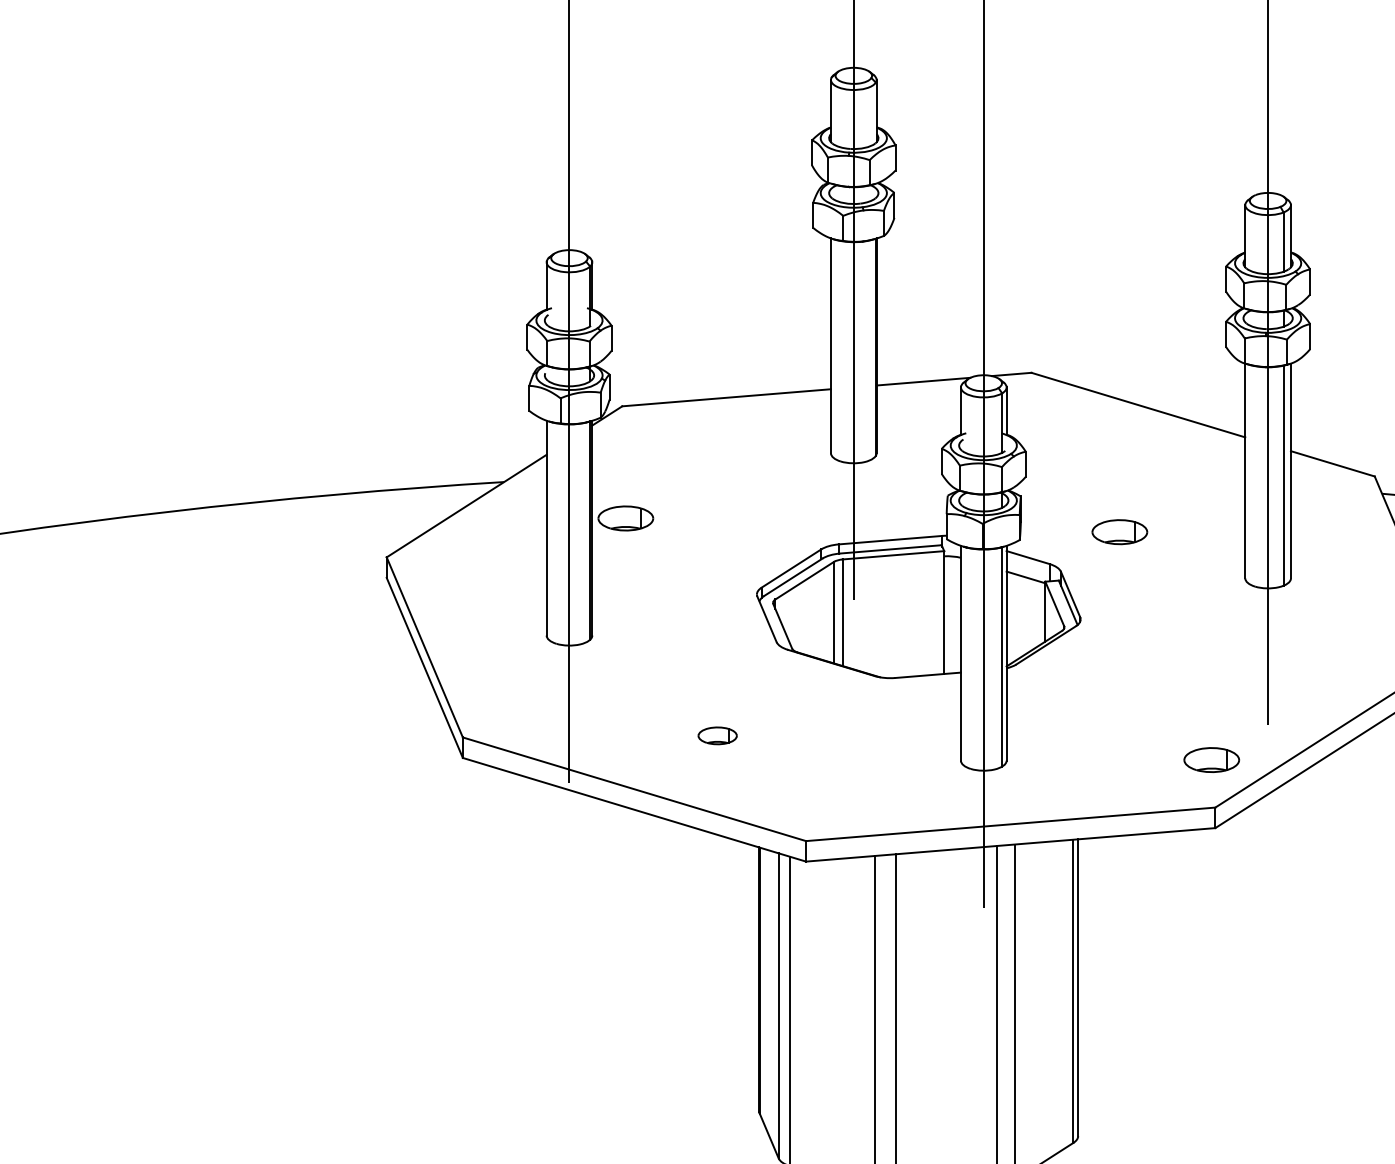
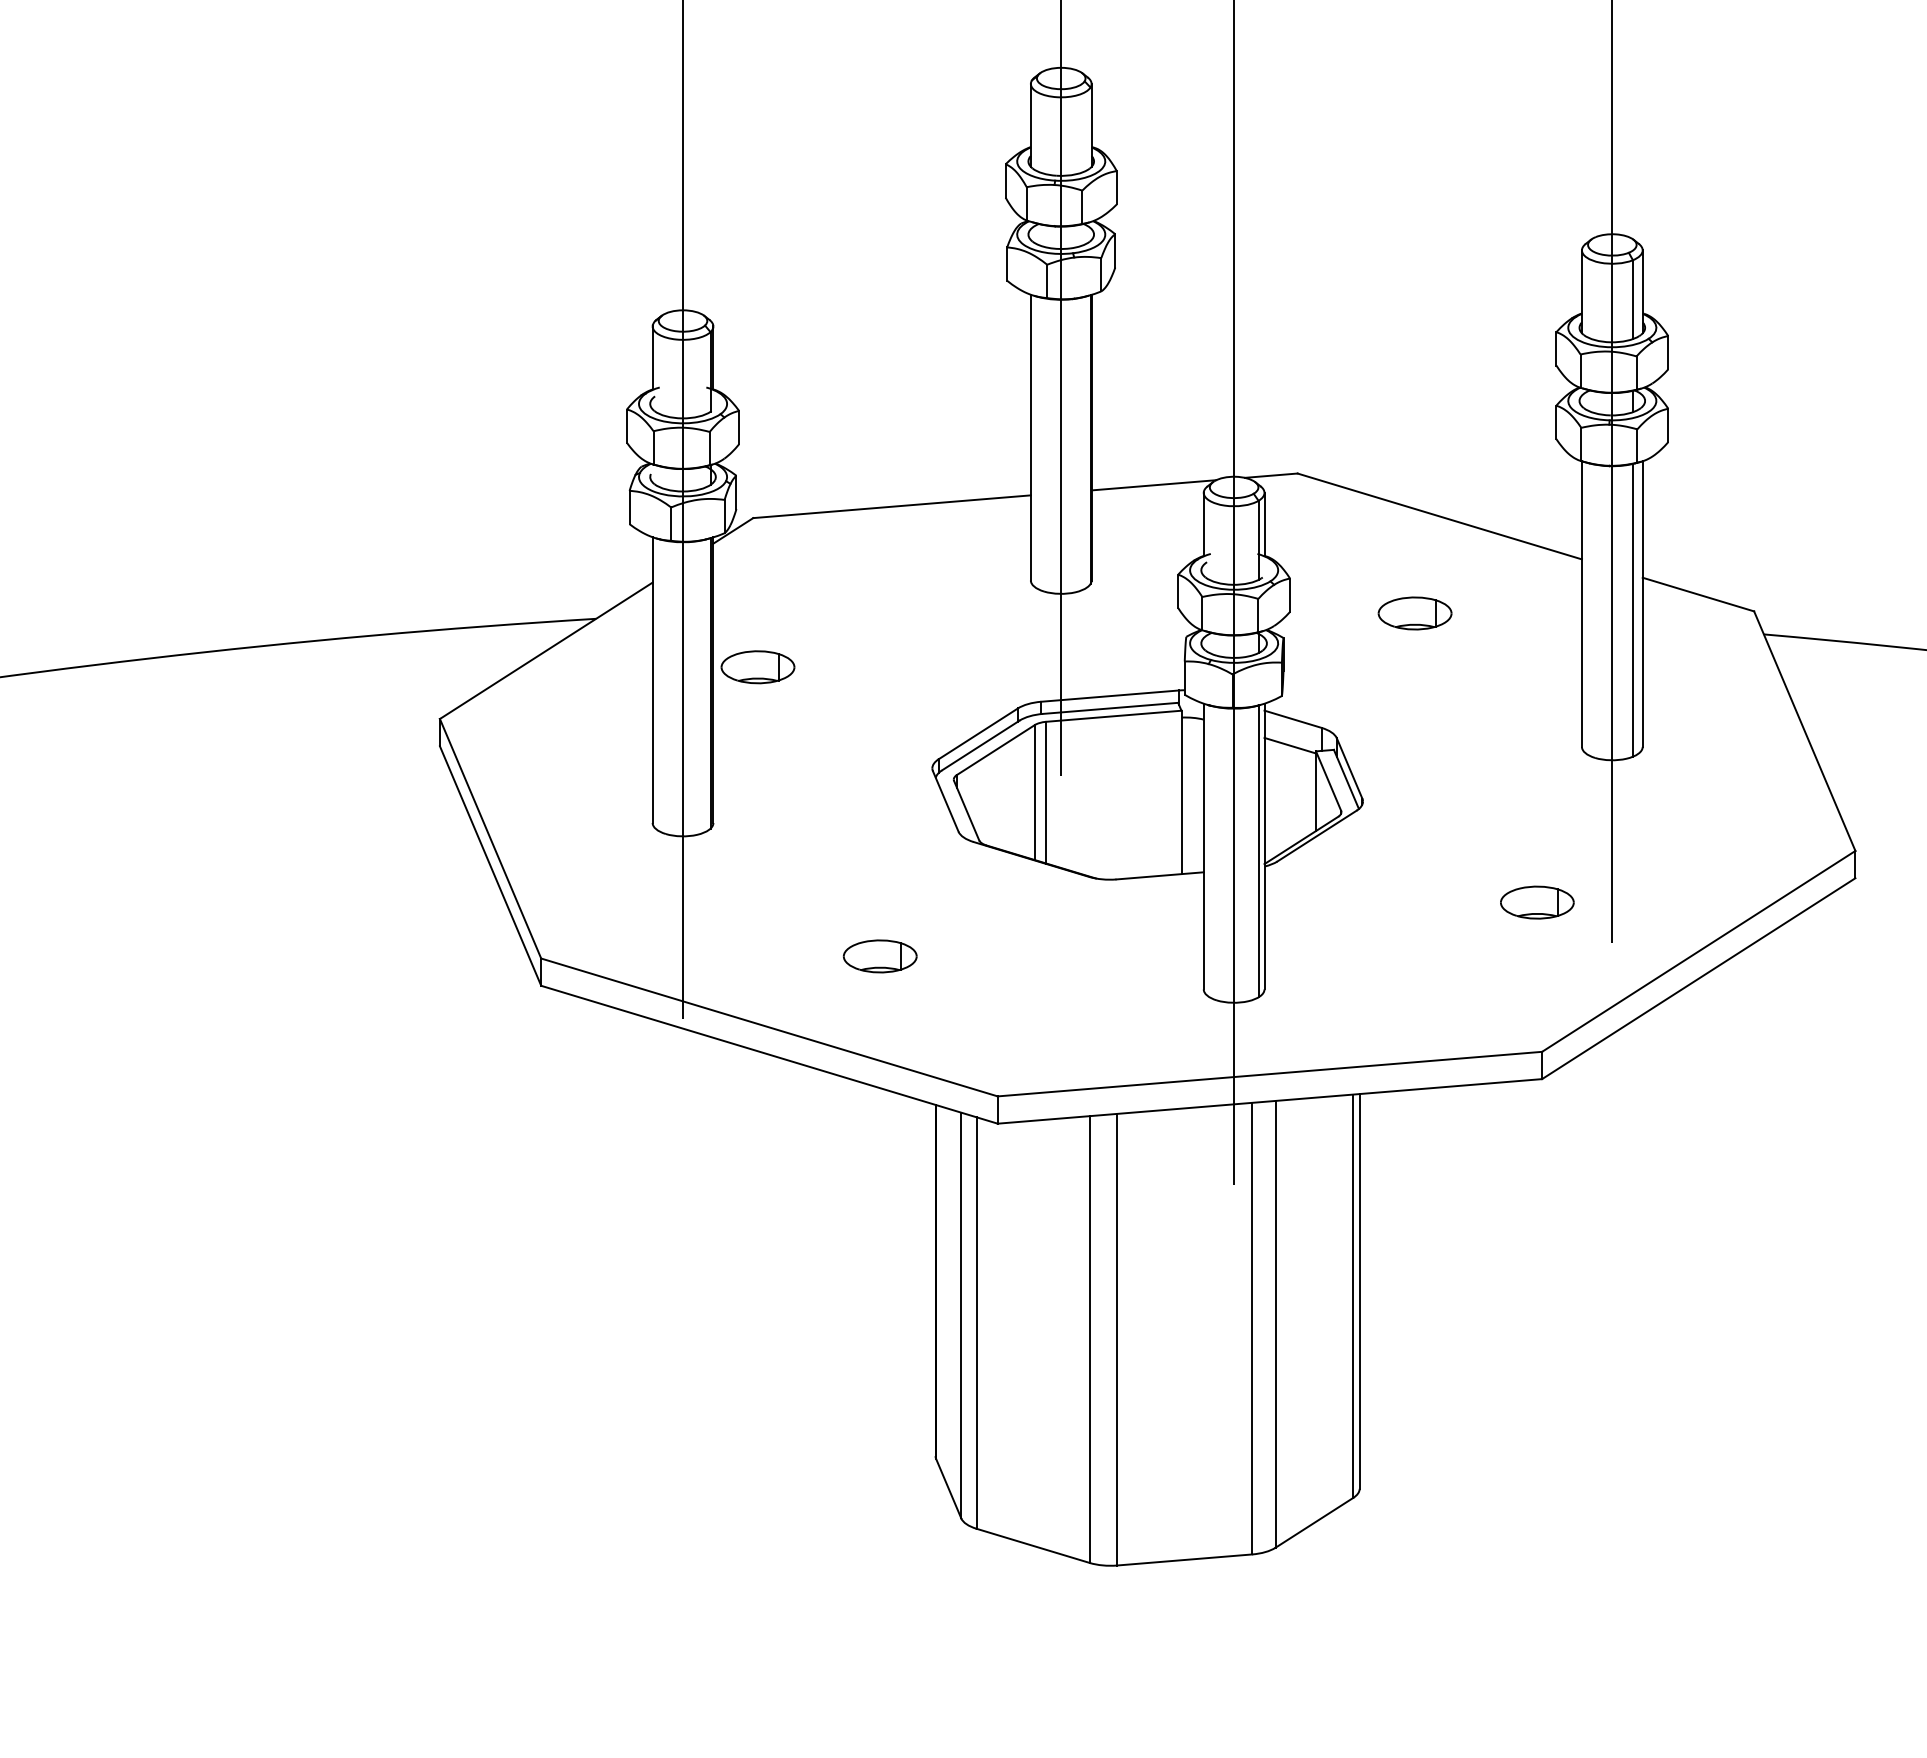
part: (1119, 532) -> (1414, 613), moved
part: (717, 735) -> (879, 956), size x1.43
part: (1211, 759) -> (1537, 902), moved

